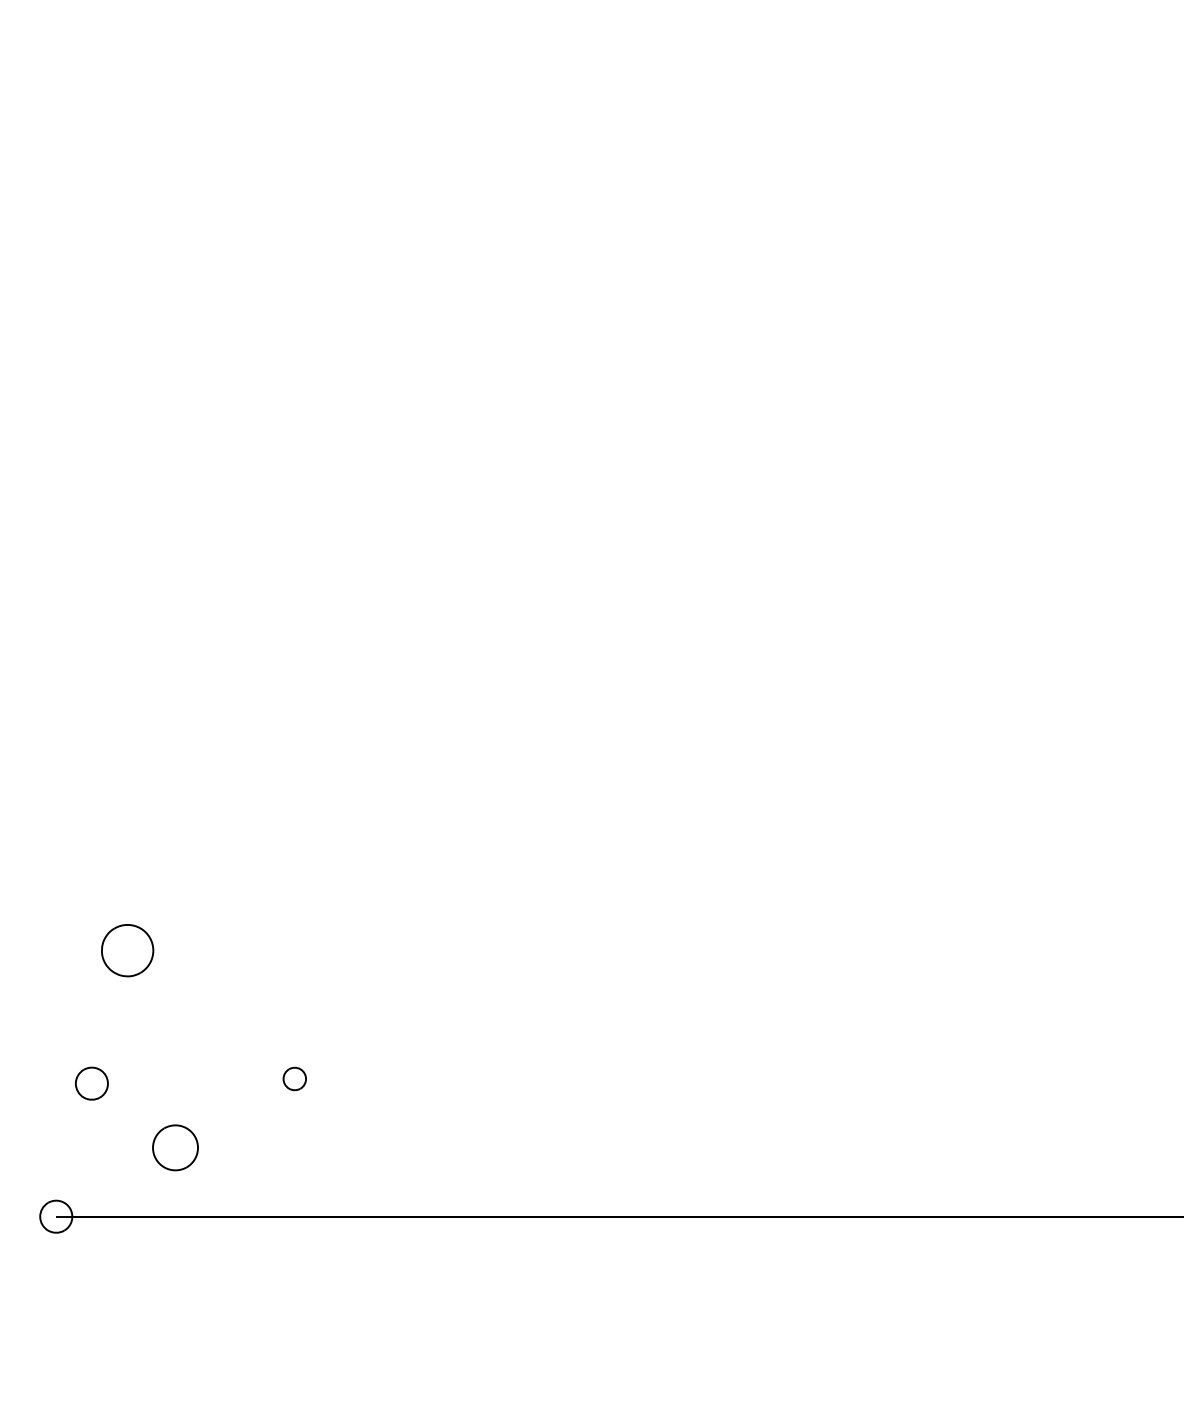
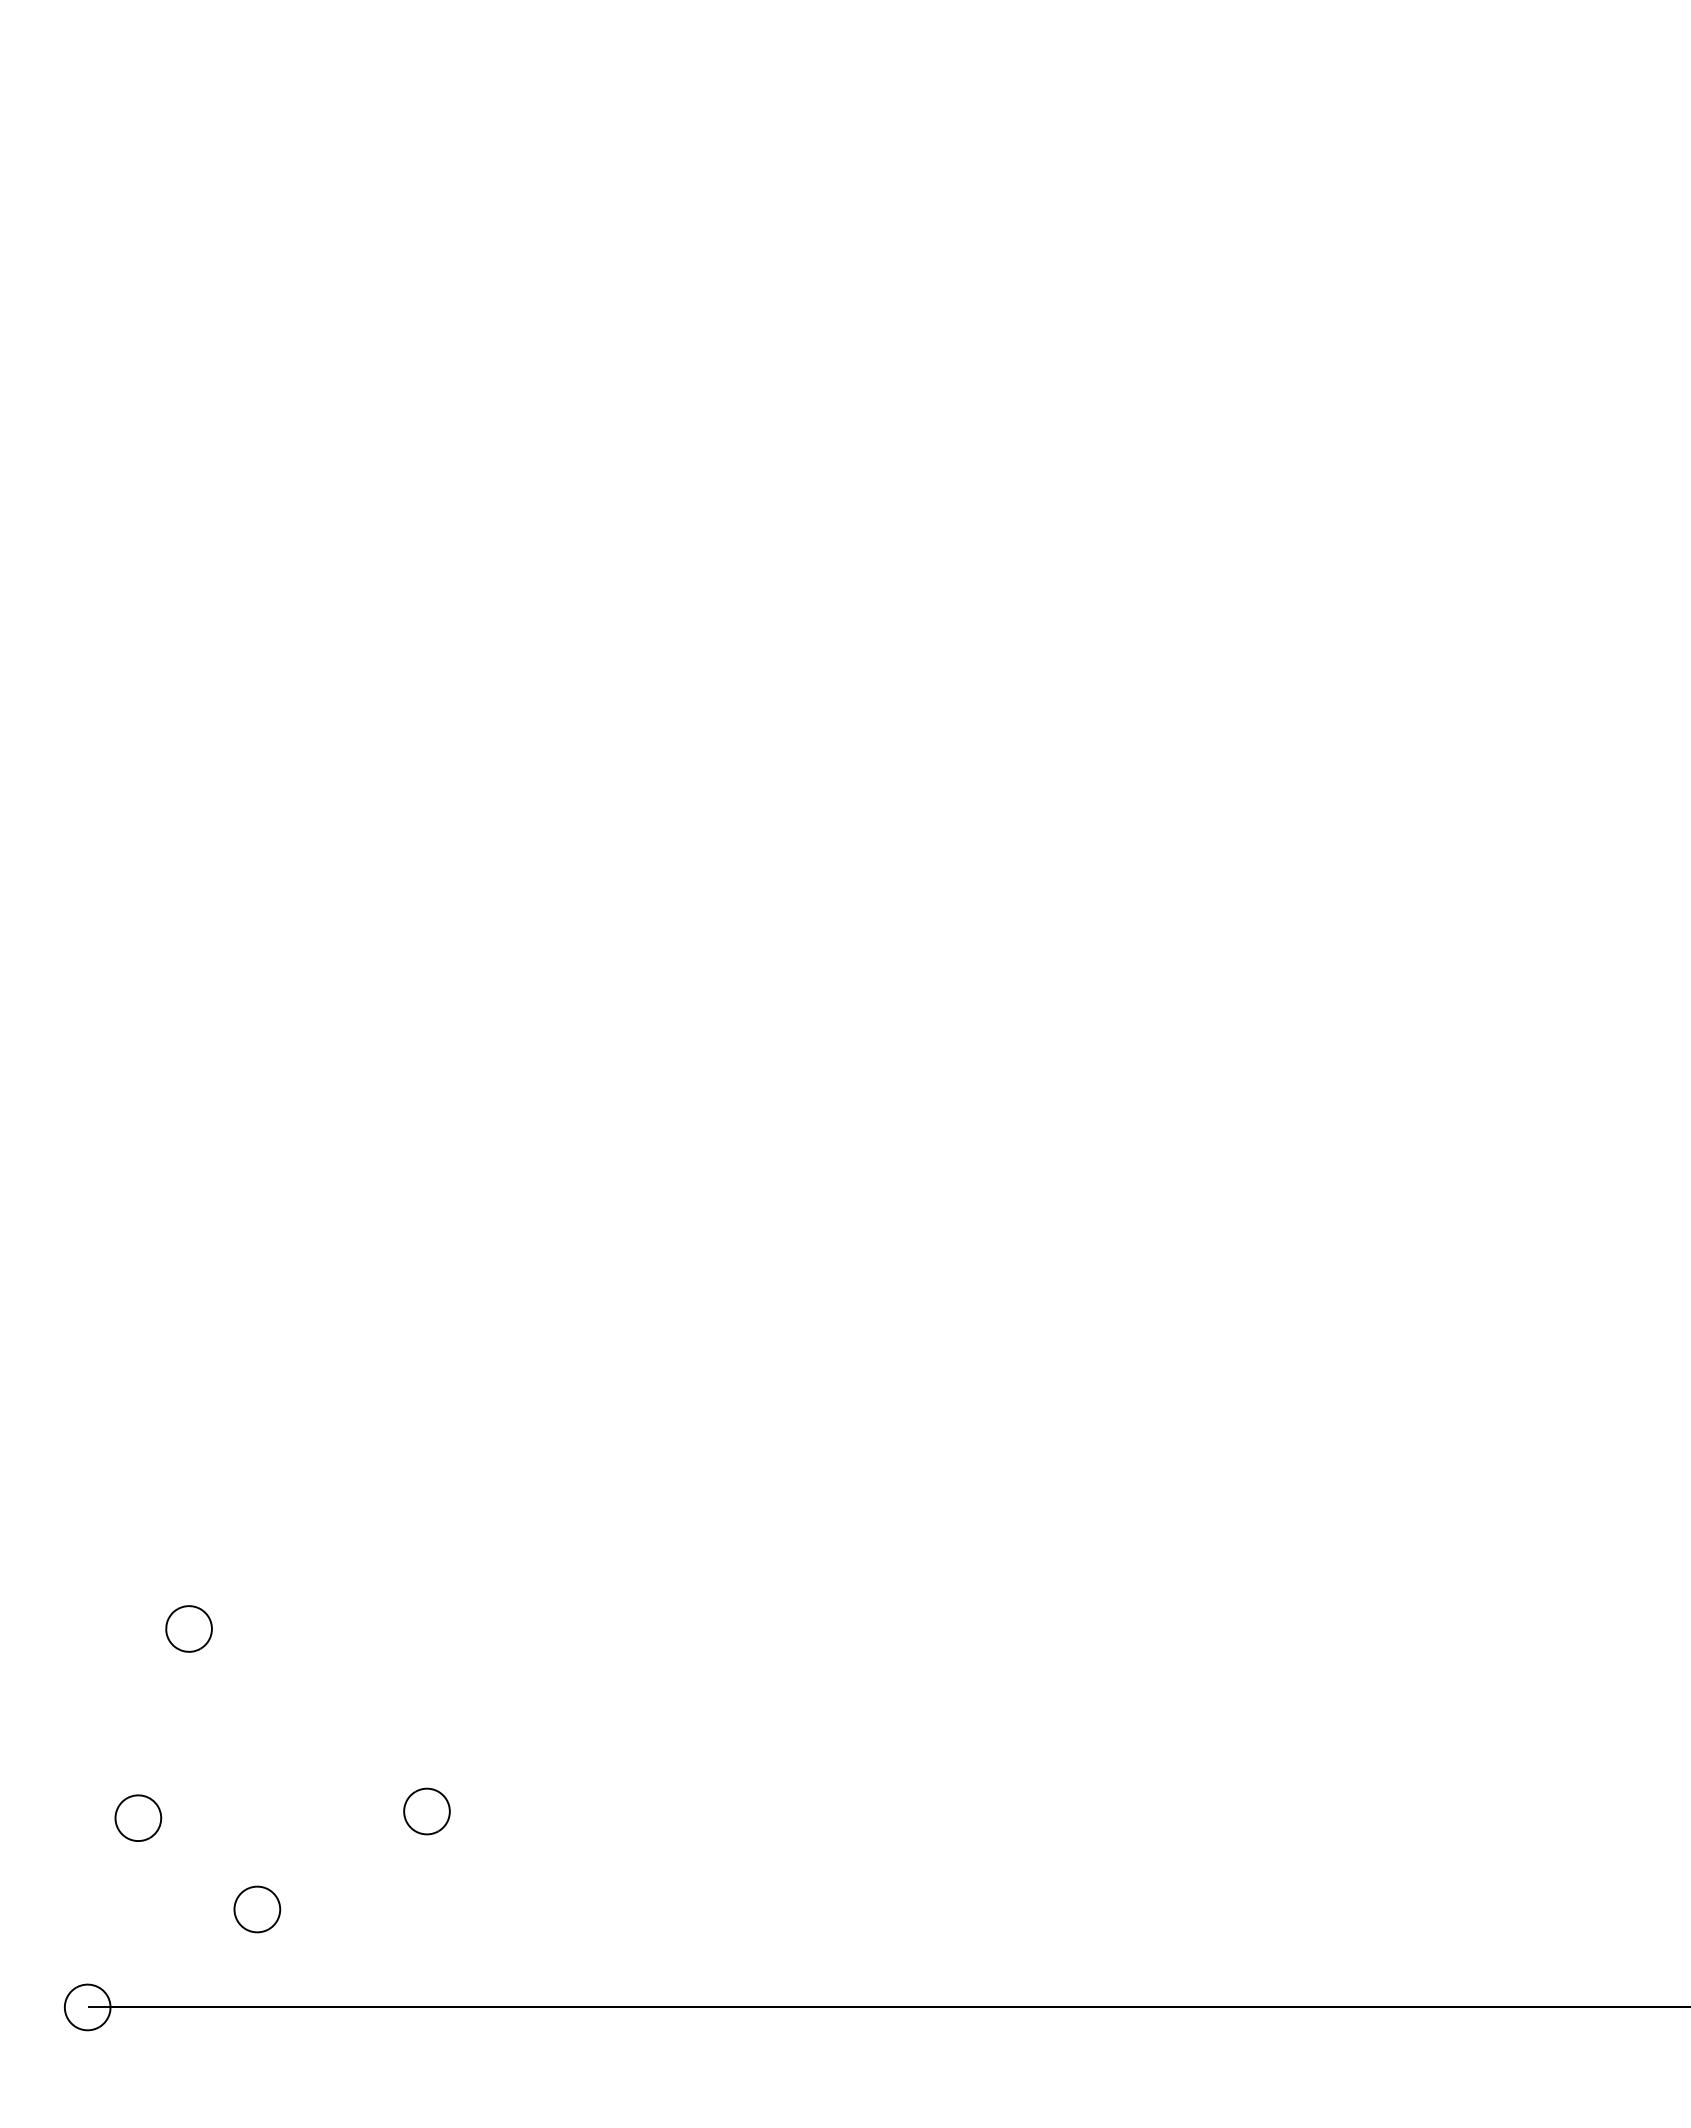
part: (127, 950) -> (188, 1628), size x0.62
part: (294, 1078) -> (426, 1811), size x1.43
part: (175, 1147) -> (257, 1909), size x0.71

